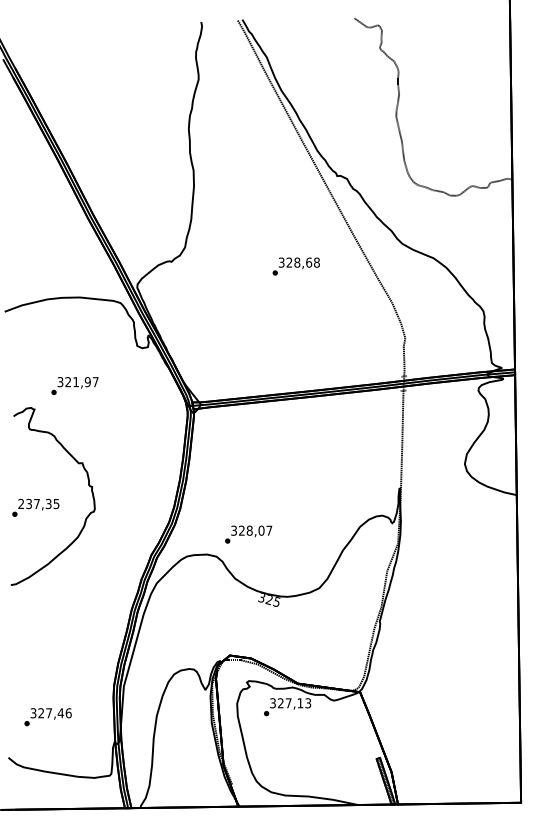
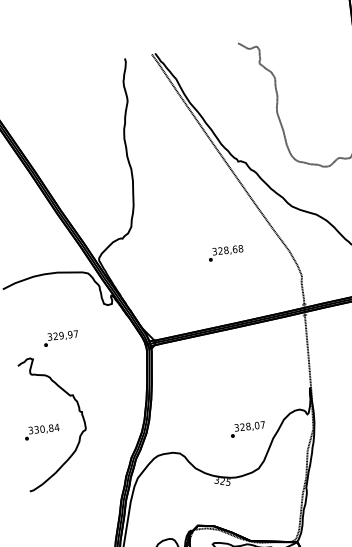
text: (295, 266) -> (225, 253), moved
text: (76, 382) -> (61, 335), 321,97 -> 329,97
text: (38, 504) -> (43, 429), 237,35 -> 330,84
text: (248, 534) -> (247, 429), moved

